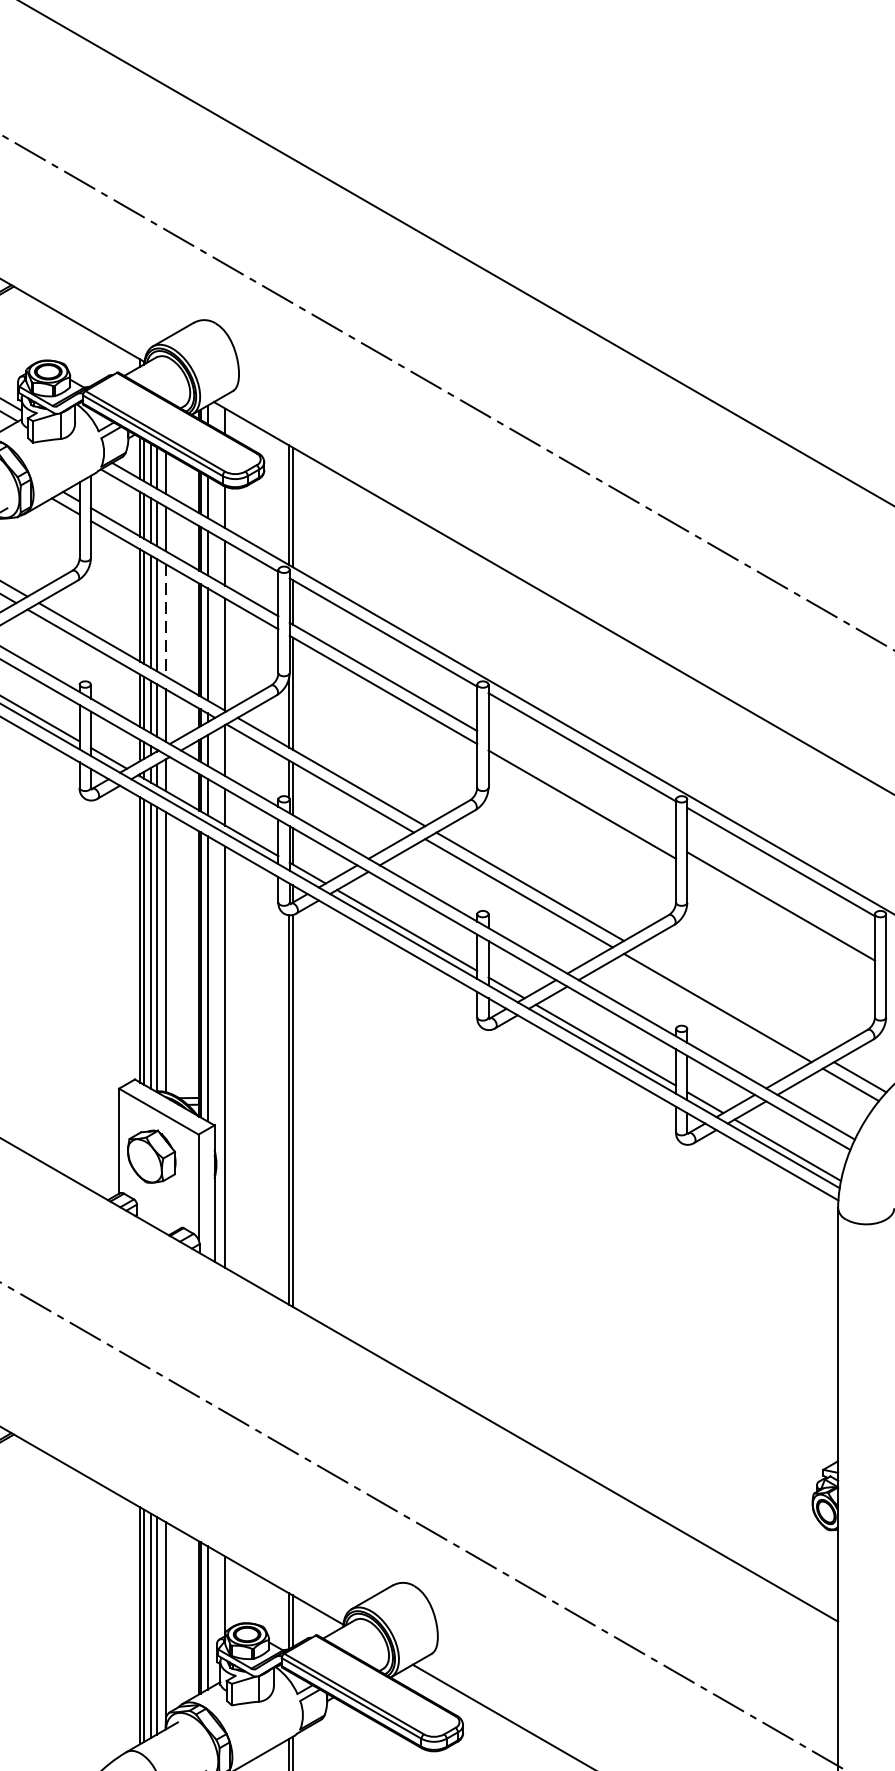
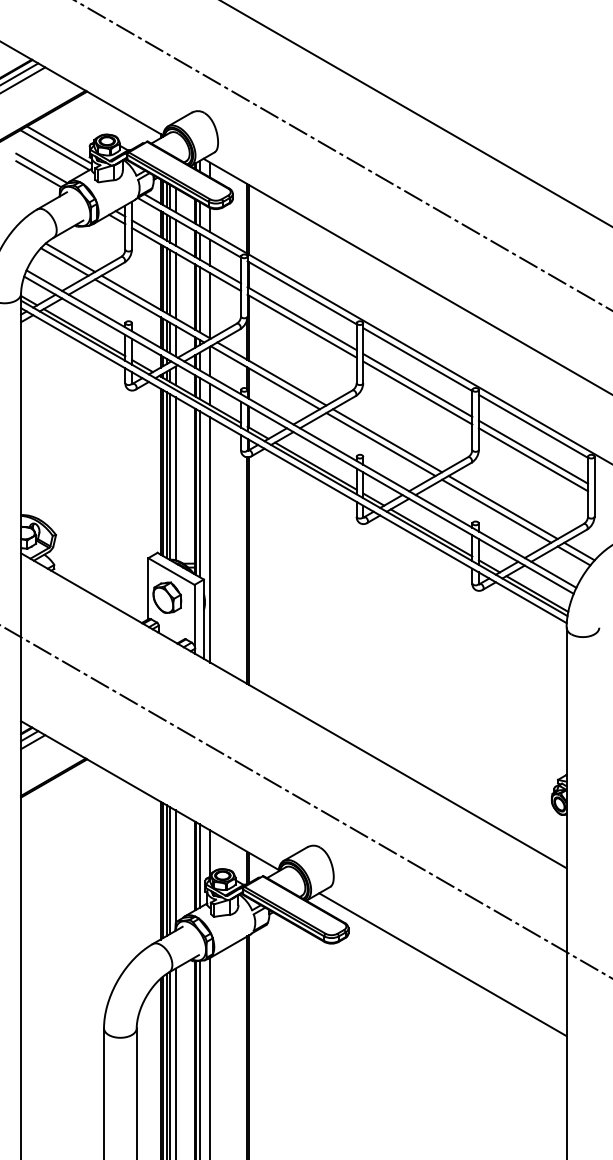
line: (165, 619) -> (175, 285), dashed -> solid
line: (581, 790) -> (417, 384), added
line: (781, 919) -> (533, 459), added
line: (727, 1001) -> (502, 507), added

